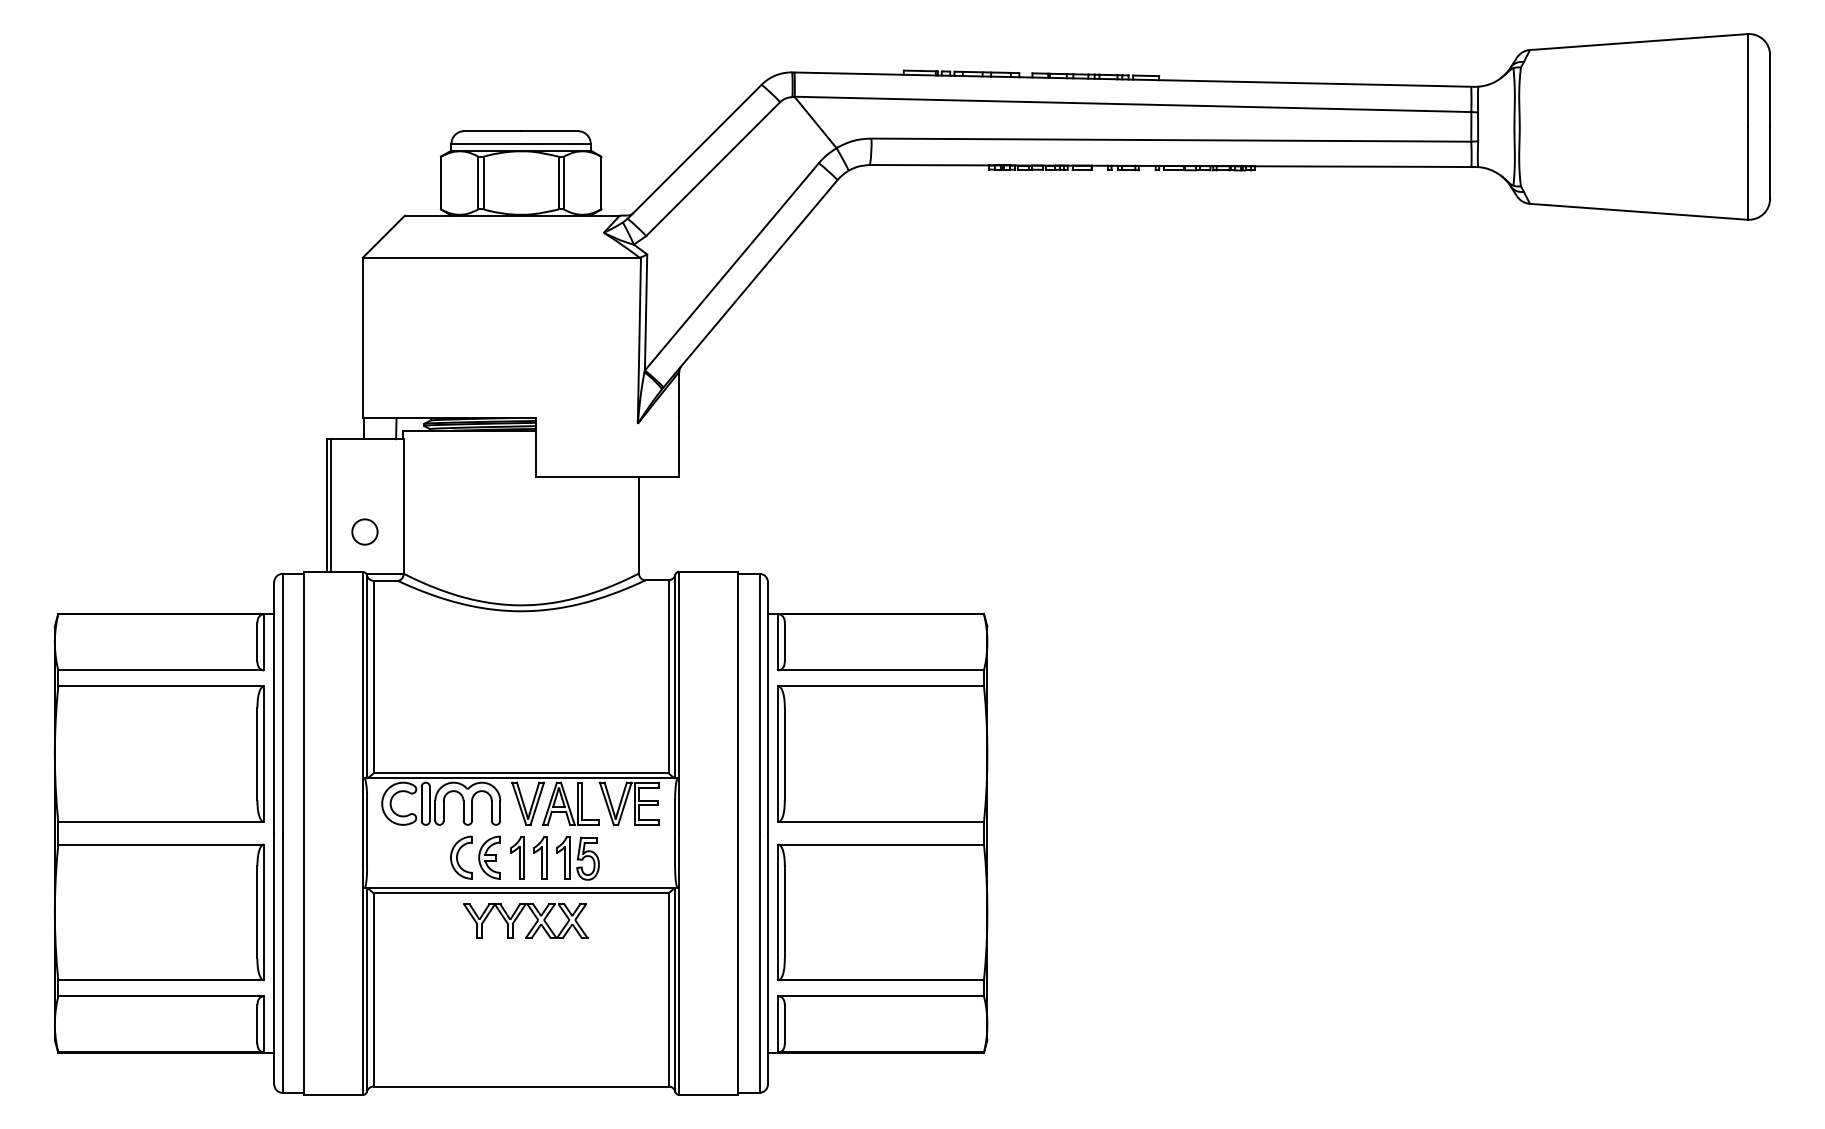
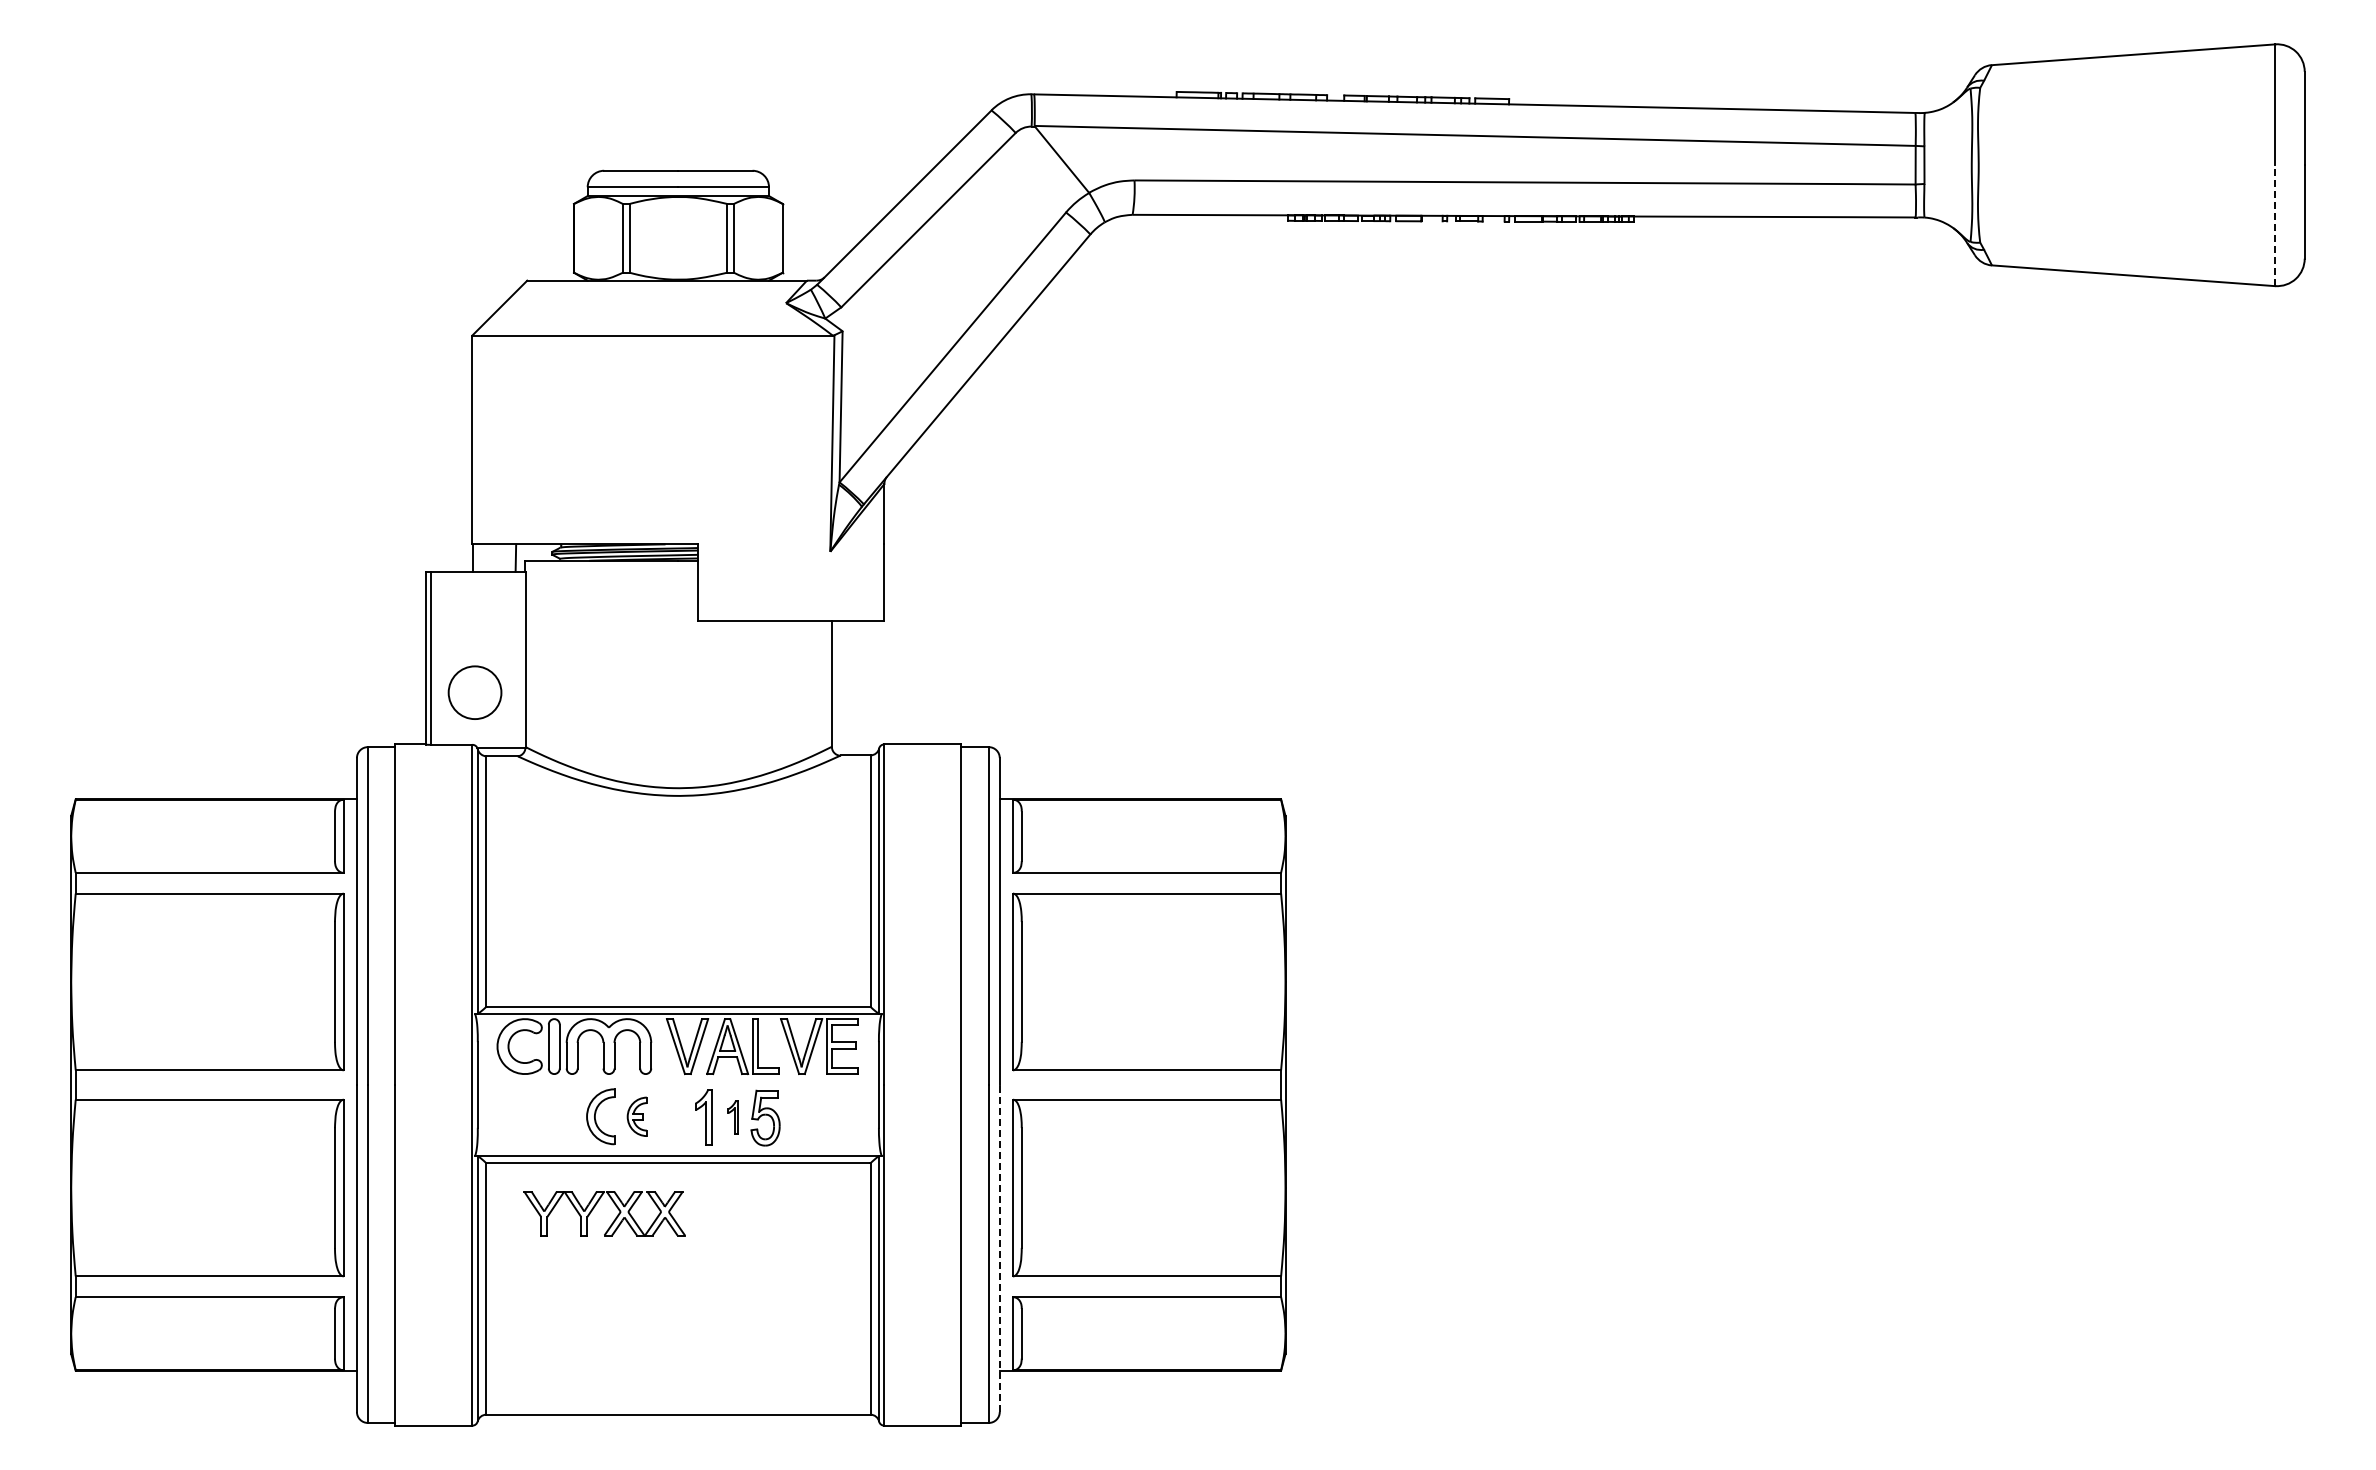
line: (1747, 173) -> (2275, 225), solid -> dashed
circle: (364, 531) -> (474, 692), size x1.6
part: (488, 857) -> (636, 1116), size x0.7
part: (517, 858) -> (673, 1117), removed
part: (562, 858) -> (732, 1117), size x0.6
part: (518, 917) -> (594, 1208), moved
line: (767, 958) -> (999, 1248), solid -> dashed

